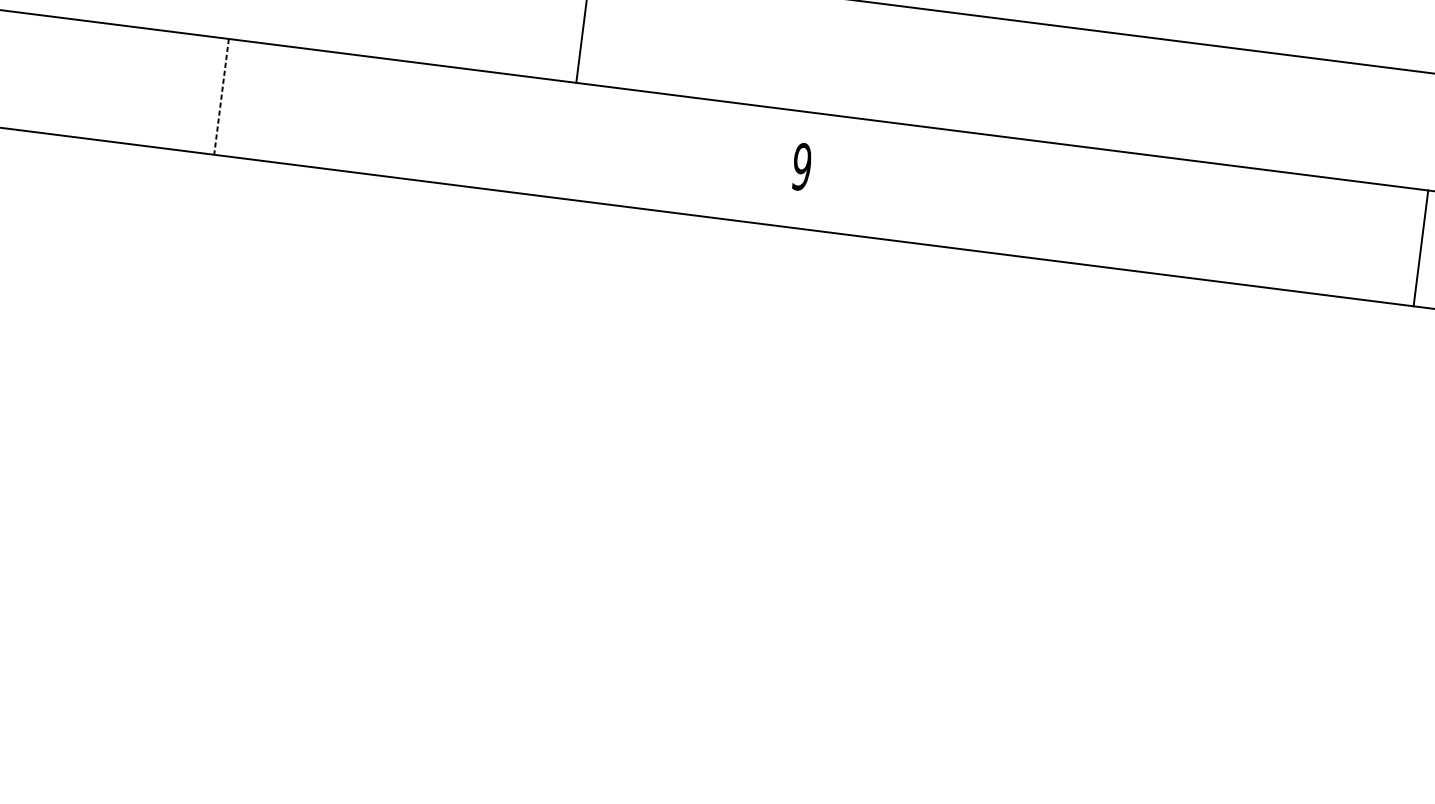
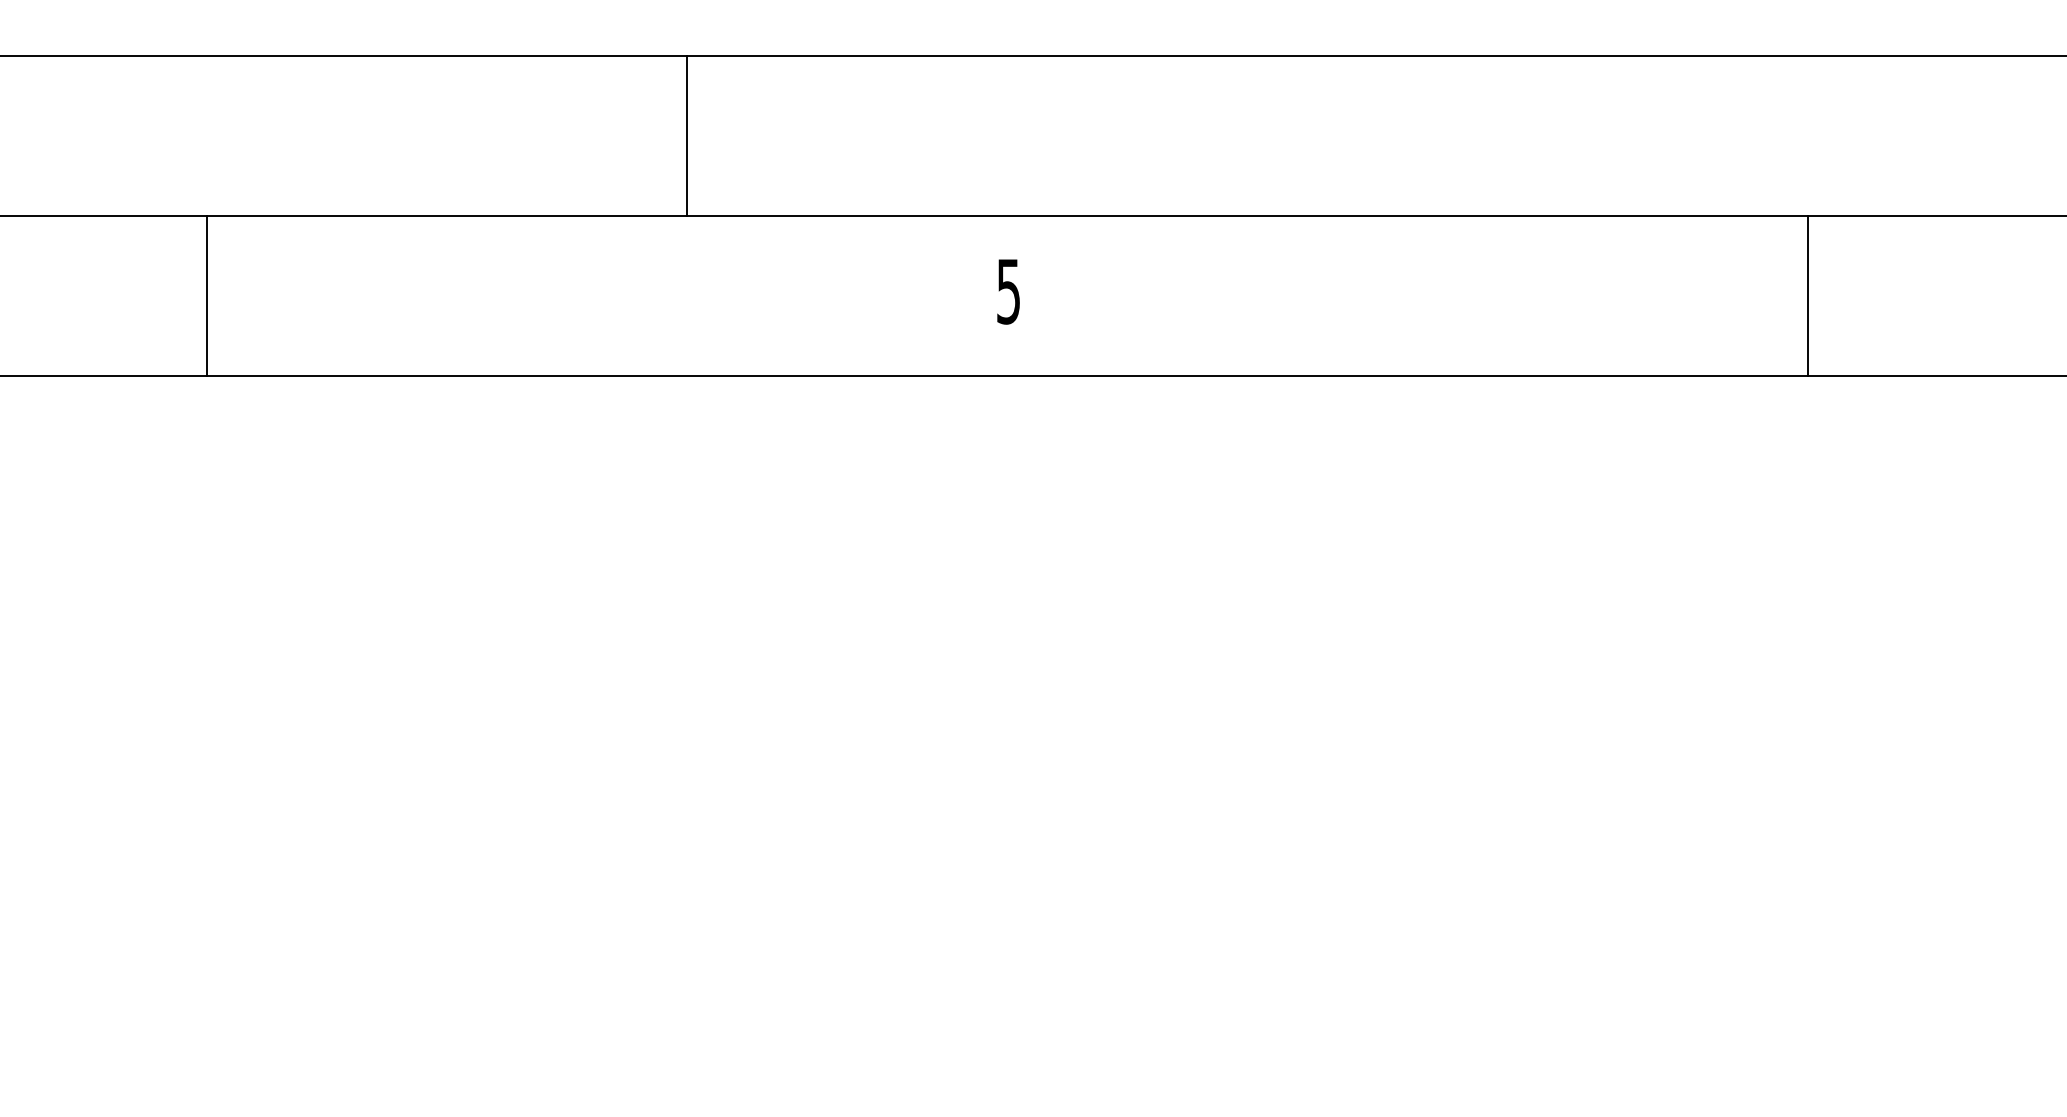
line: (221, 97) -> (207, 296), dashed -> solid
text: (801, 166) -> (1008, 291), 9 -> 5
line: (1420, 248) -> (1807, 295), moved

